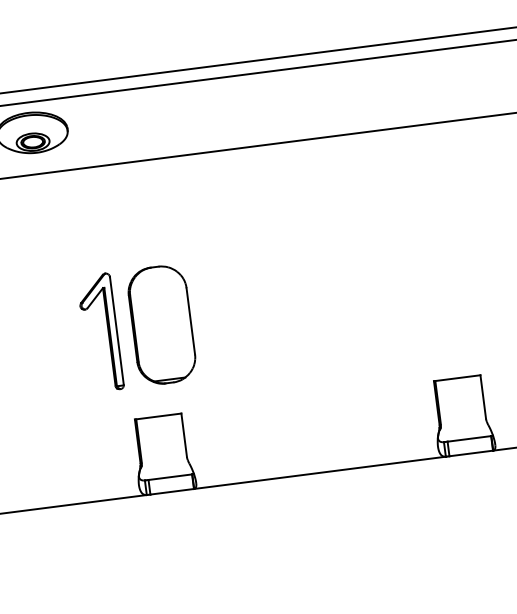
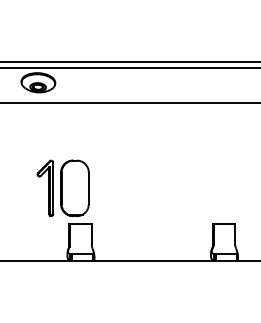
part: (136, 328) -> (62, 188), moved

